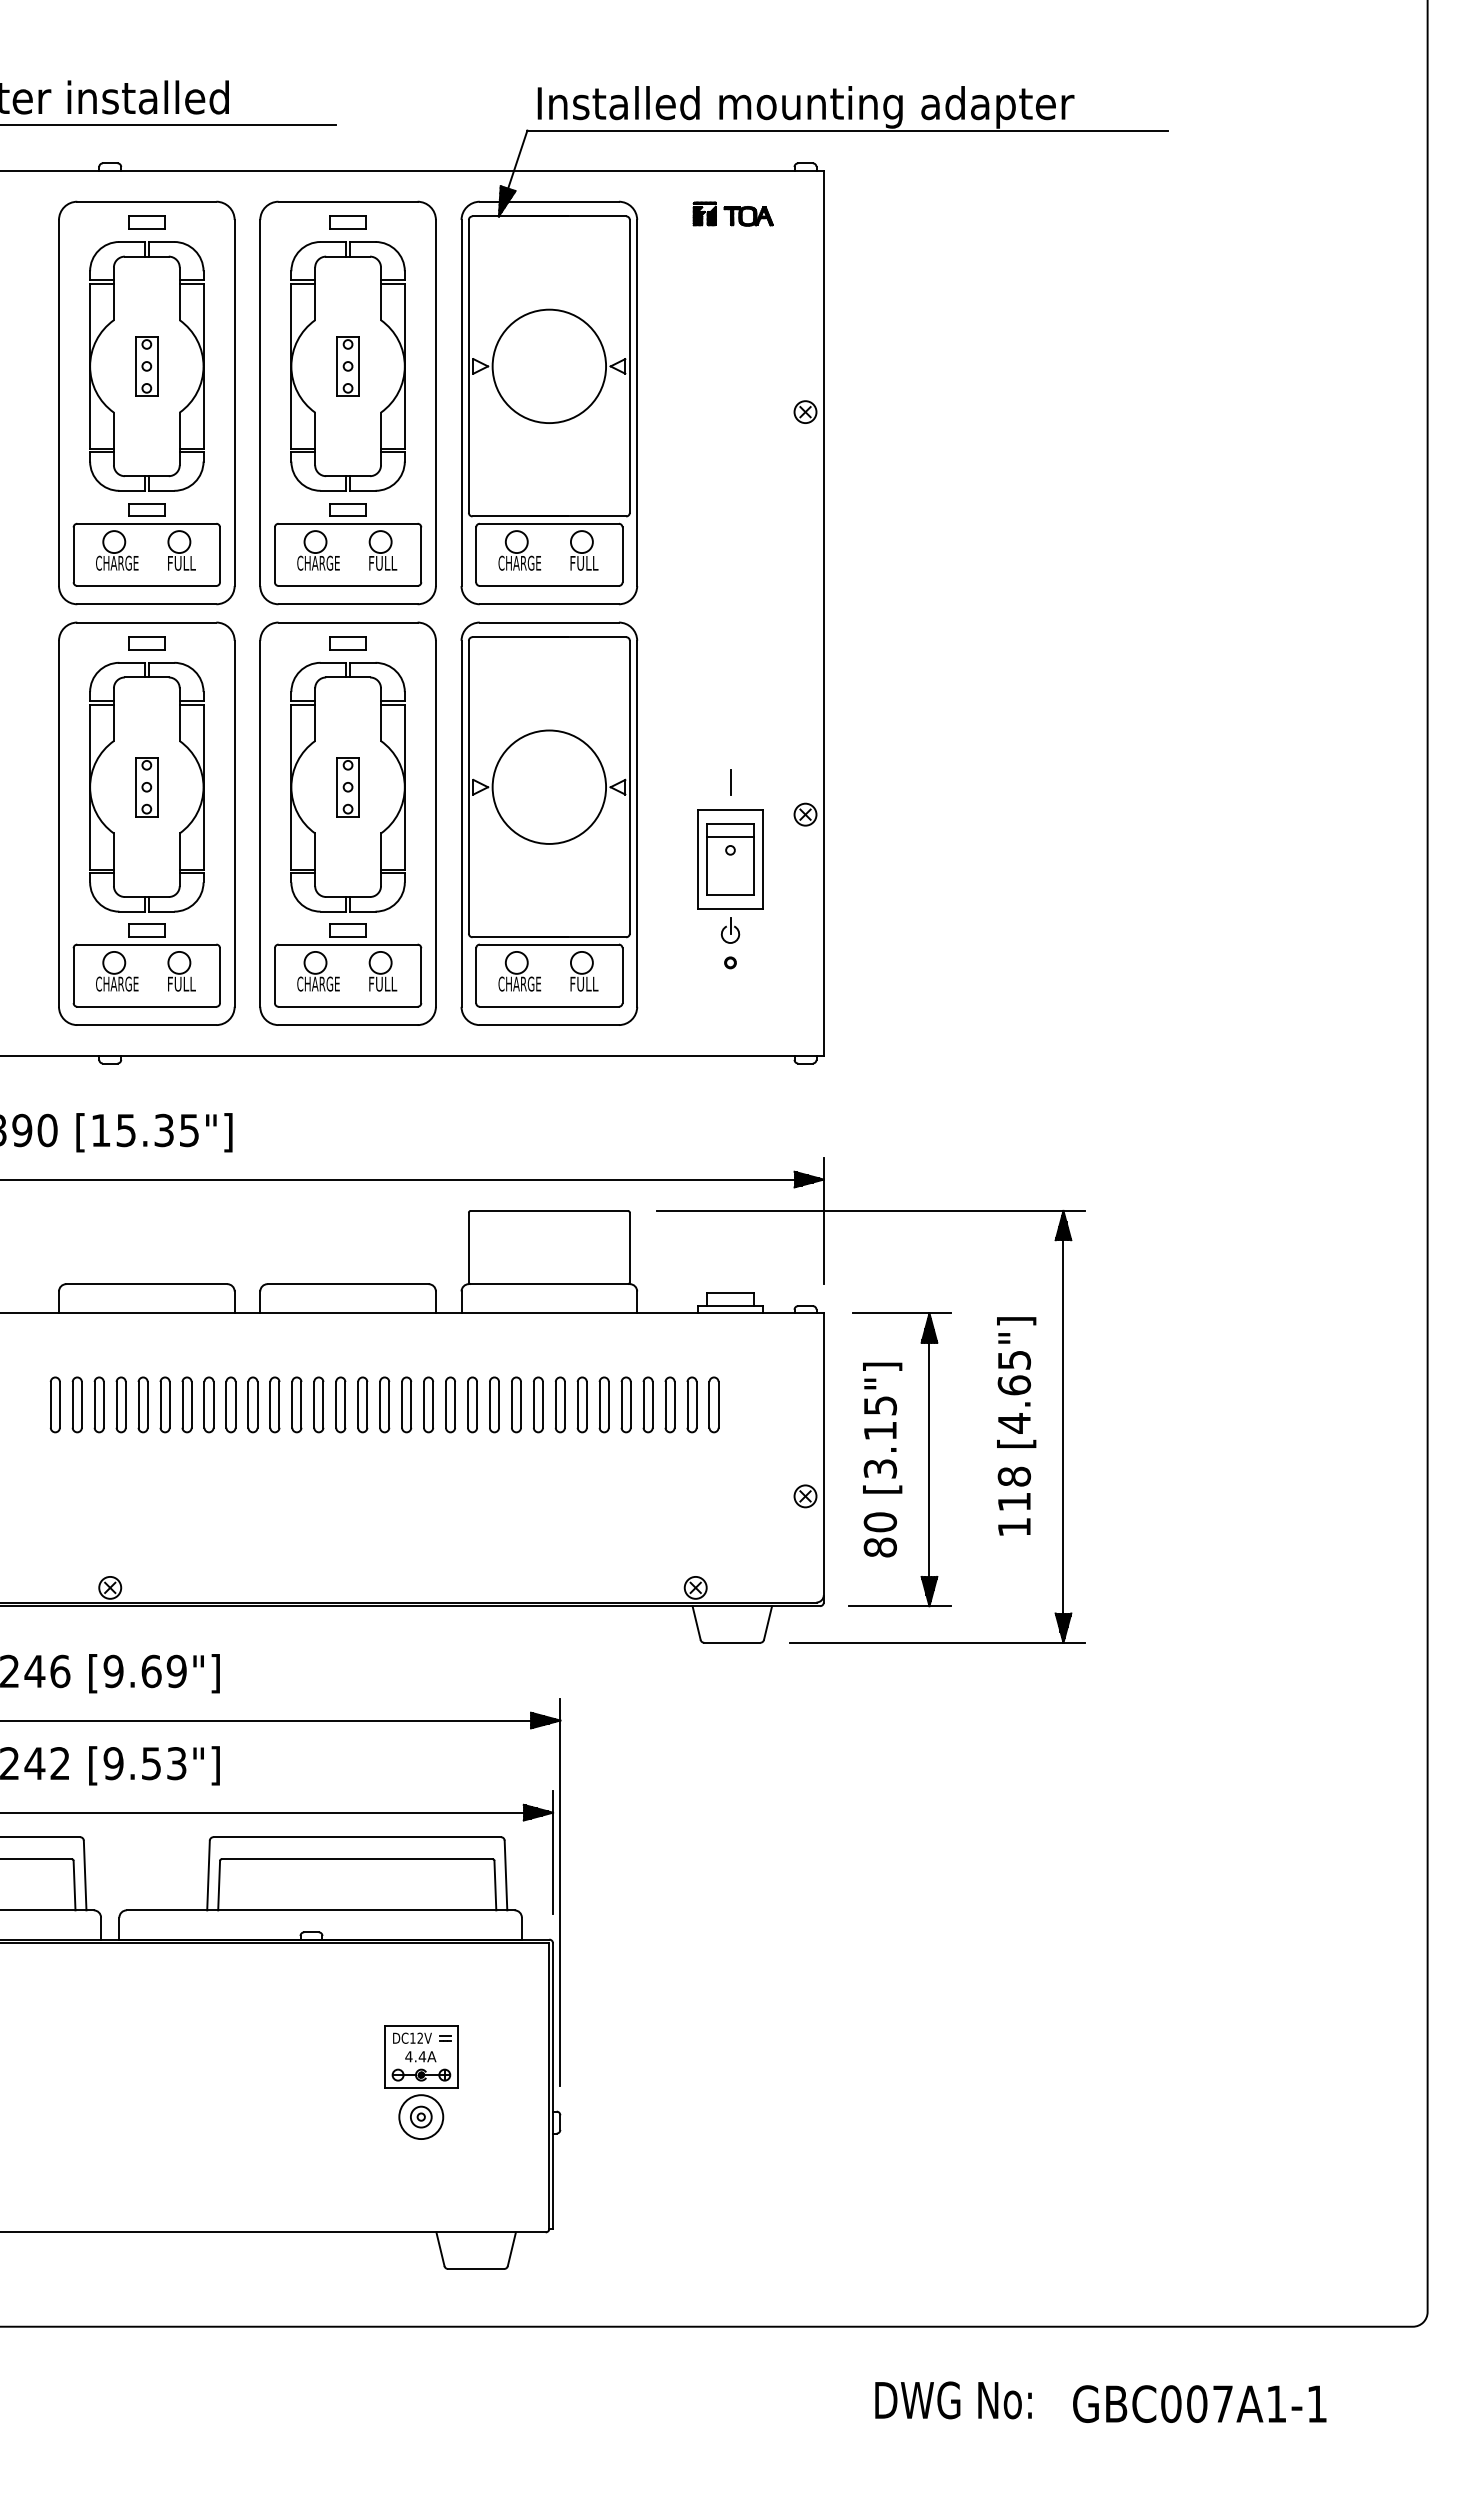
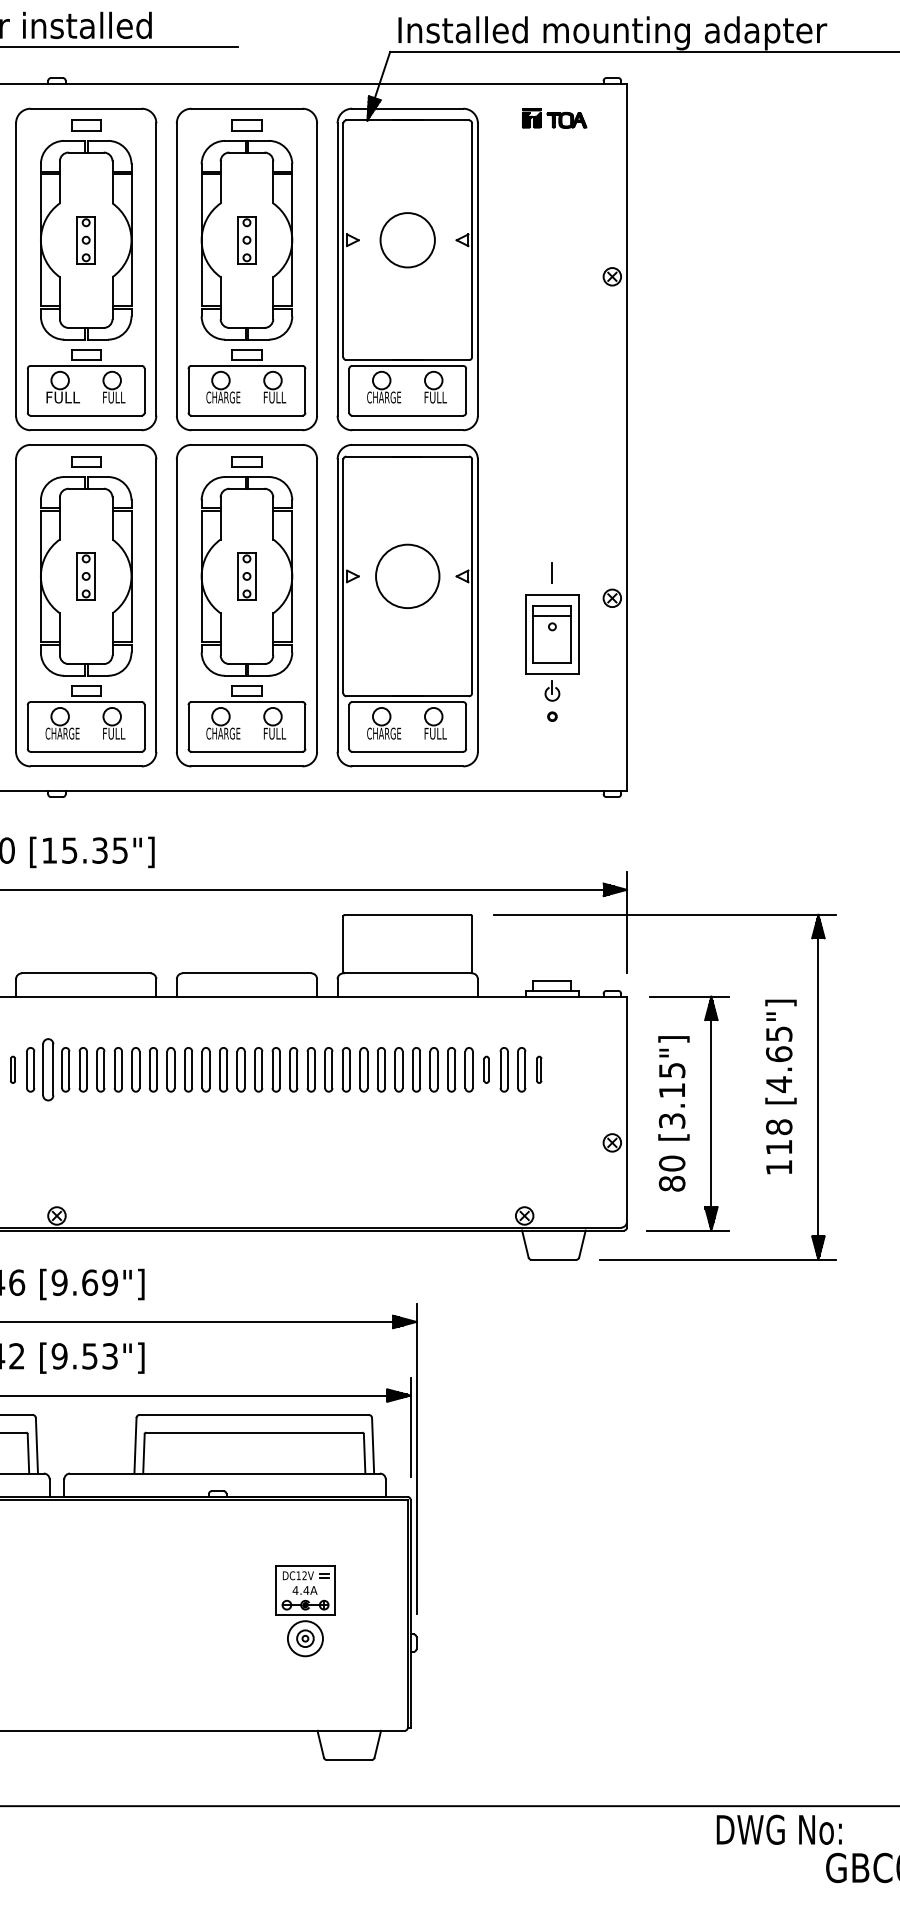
circle: (549, 366) -> (407, 240), size x0.6
text: (117, 562) -> (62, 396), CHARGE -> FULL
circle: (549, 786) -> (407, 575), size x0.7
part: (54, 1404) -> (12, 1069), size x0.6
part: (98, 1404) -> (47, 1069), size x1.4
part: (647, 1404) -> (486, 1069), size x0.6
part: (713, 1404) -> (538, 1069), size x0.6
text: (953, 2400) -> (779, 1829), moved

